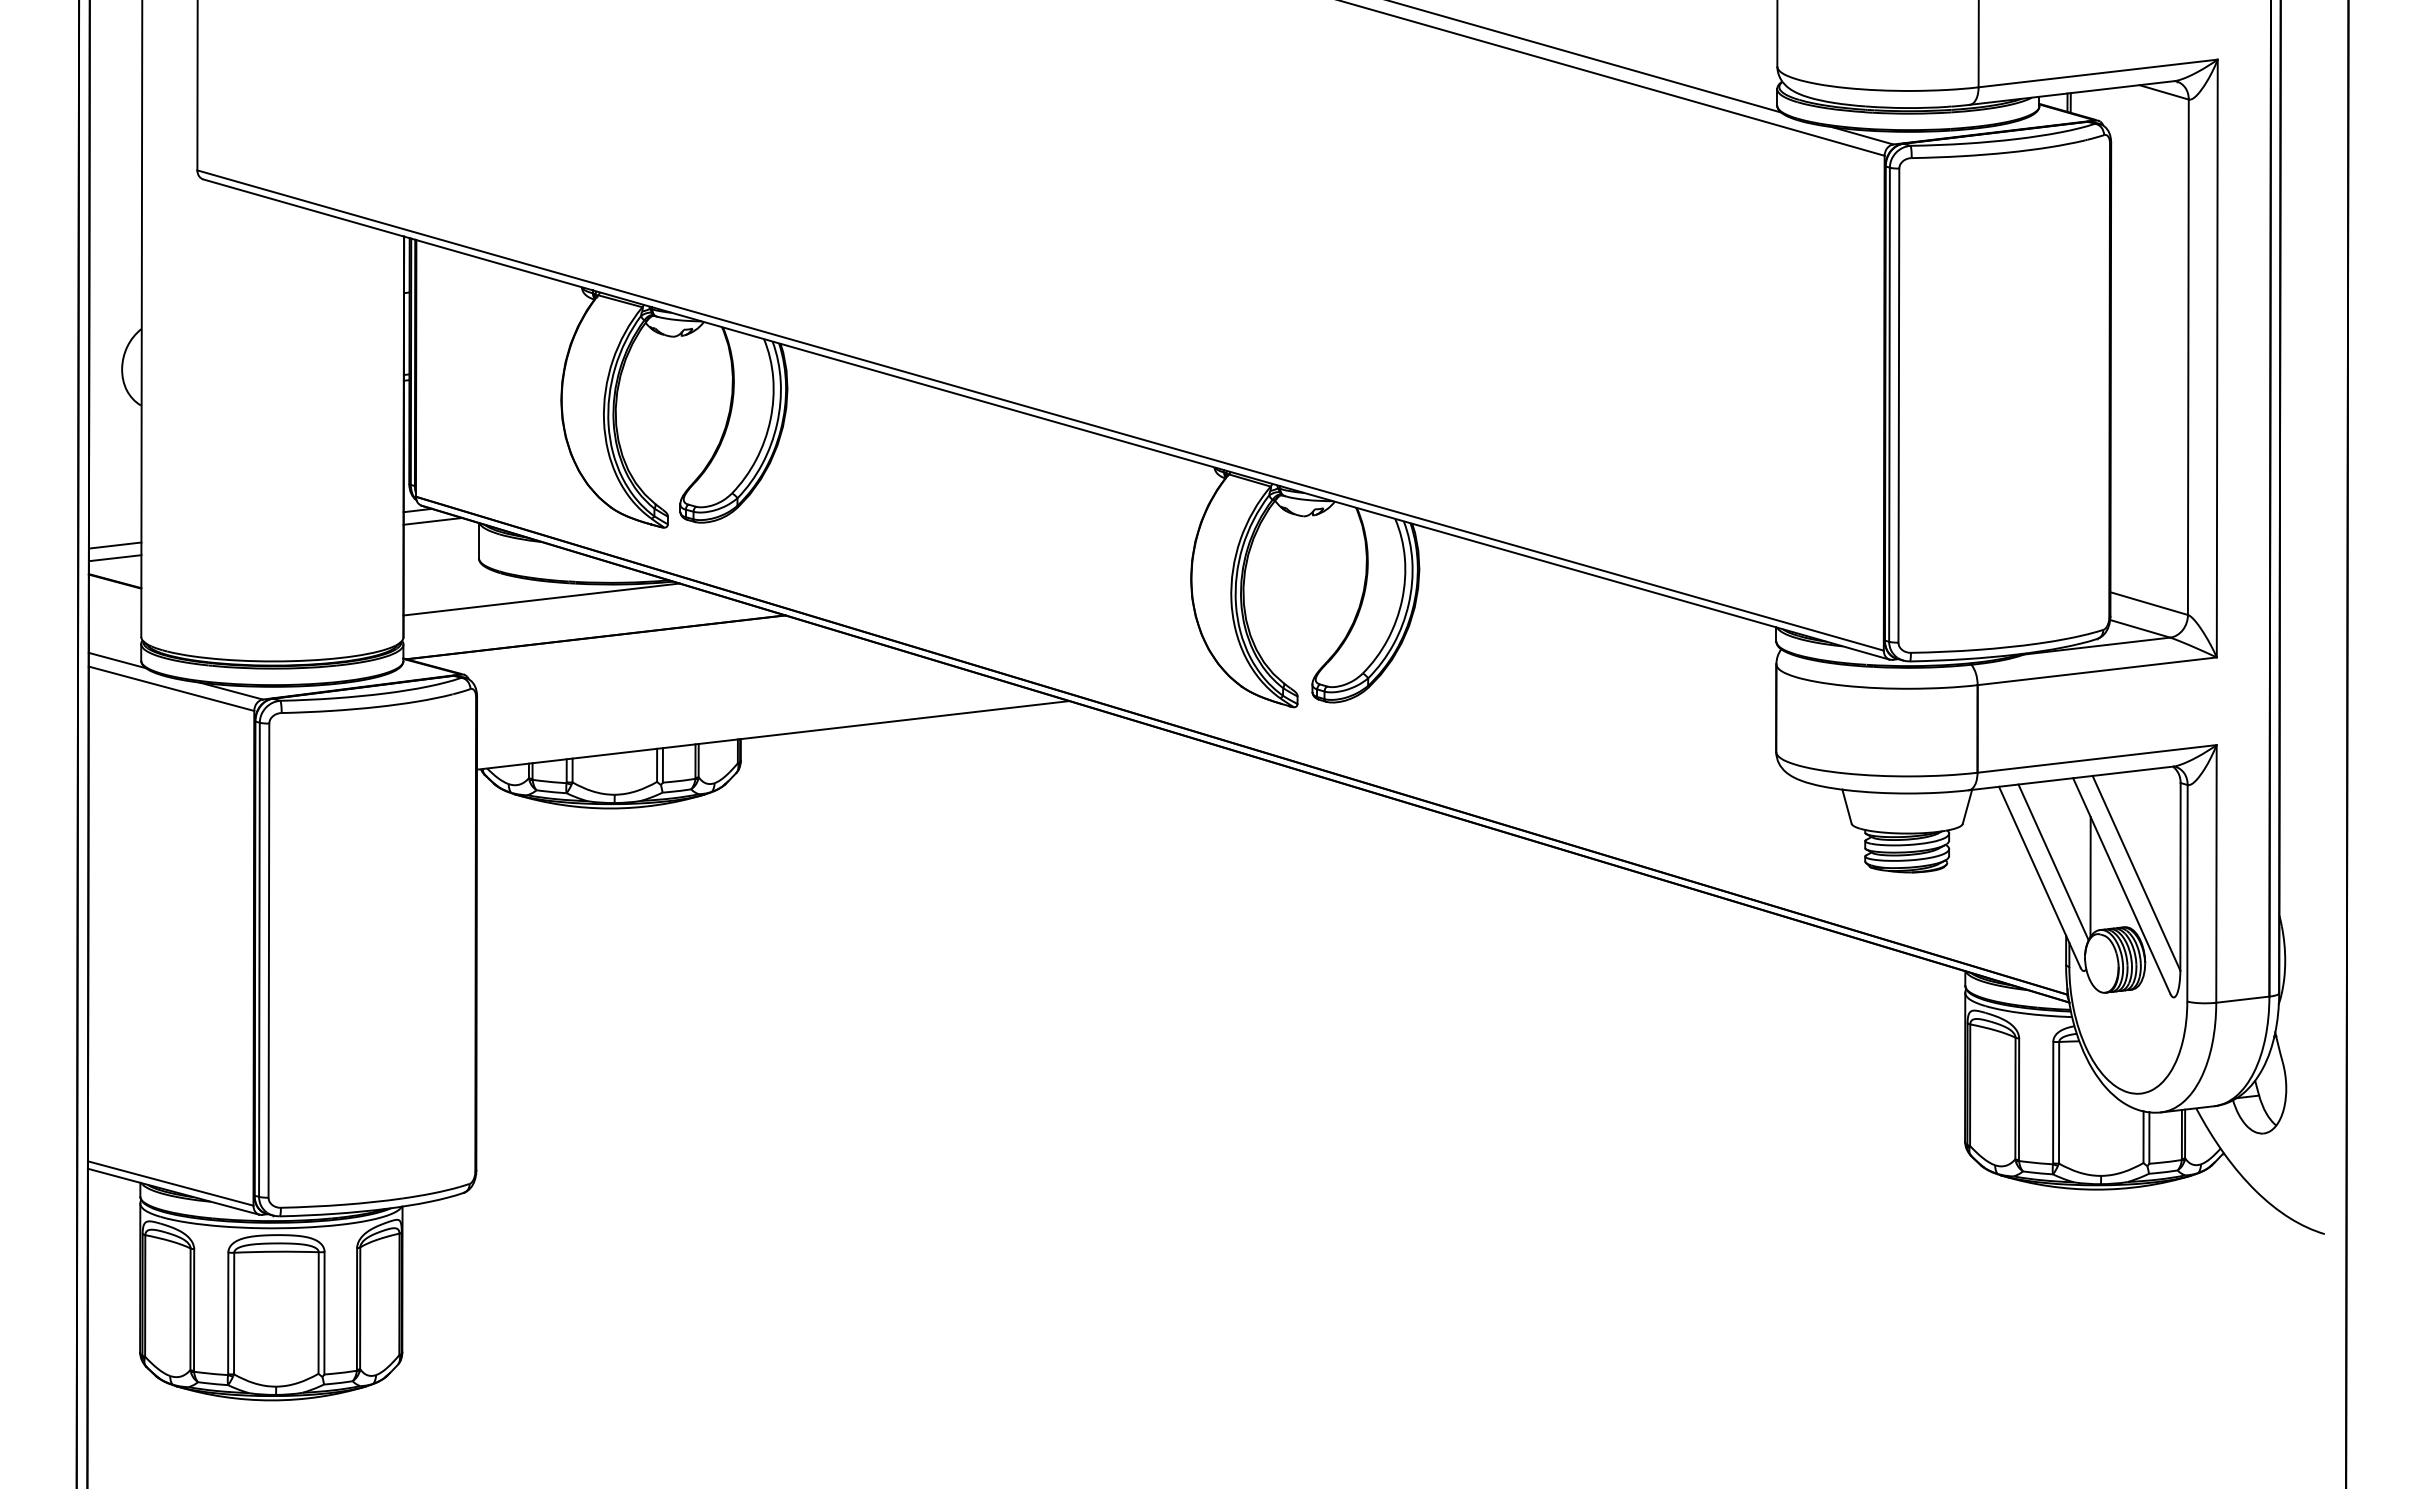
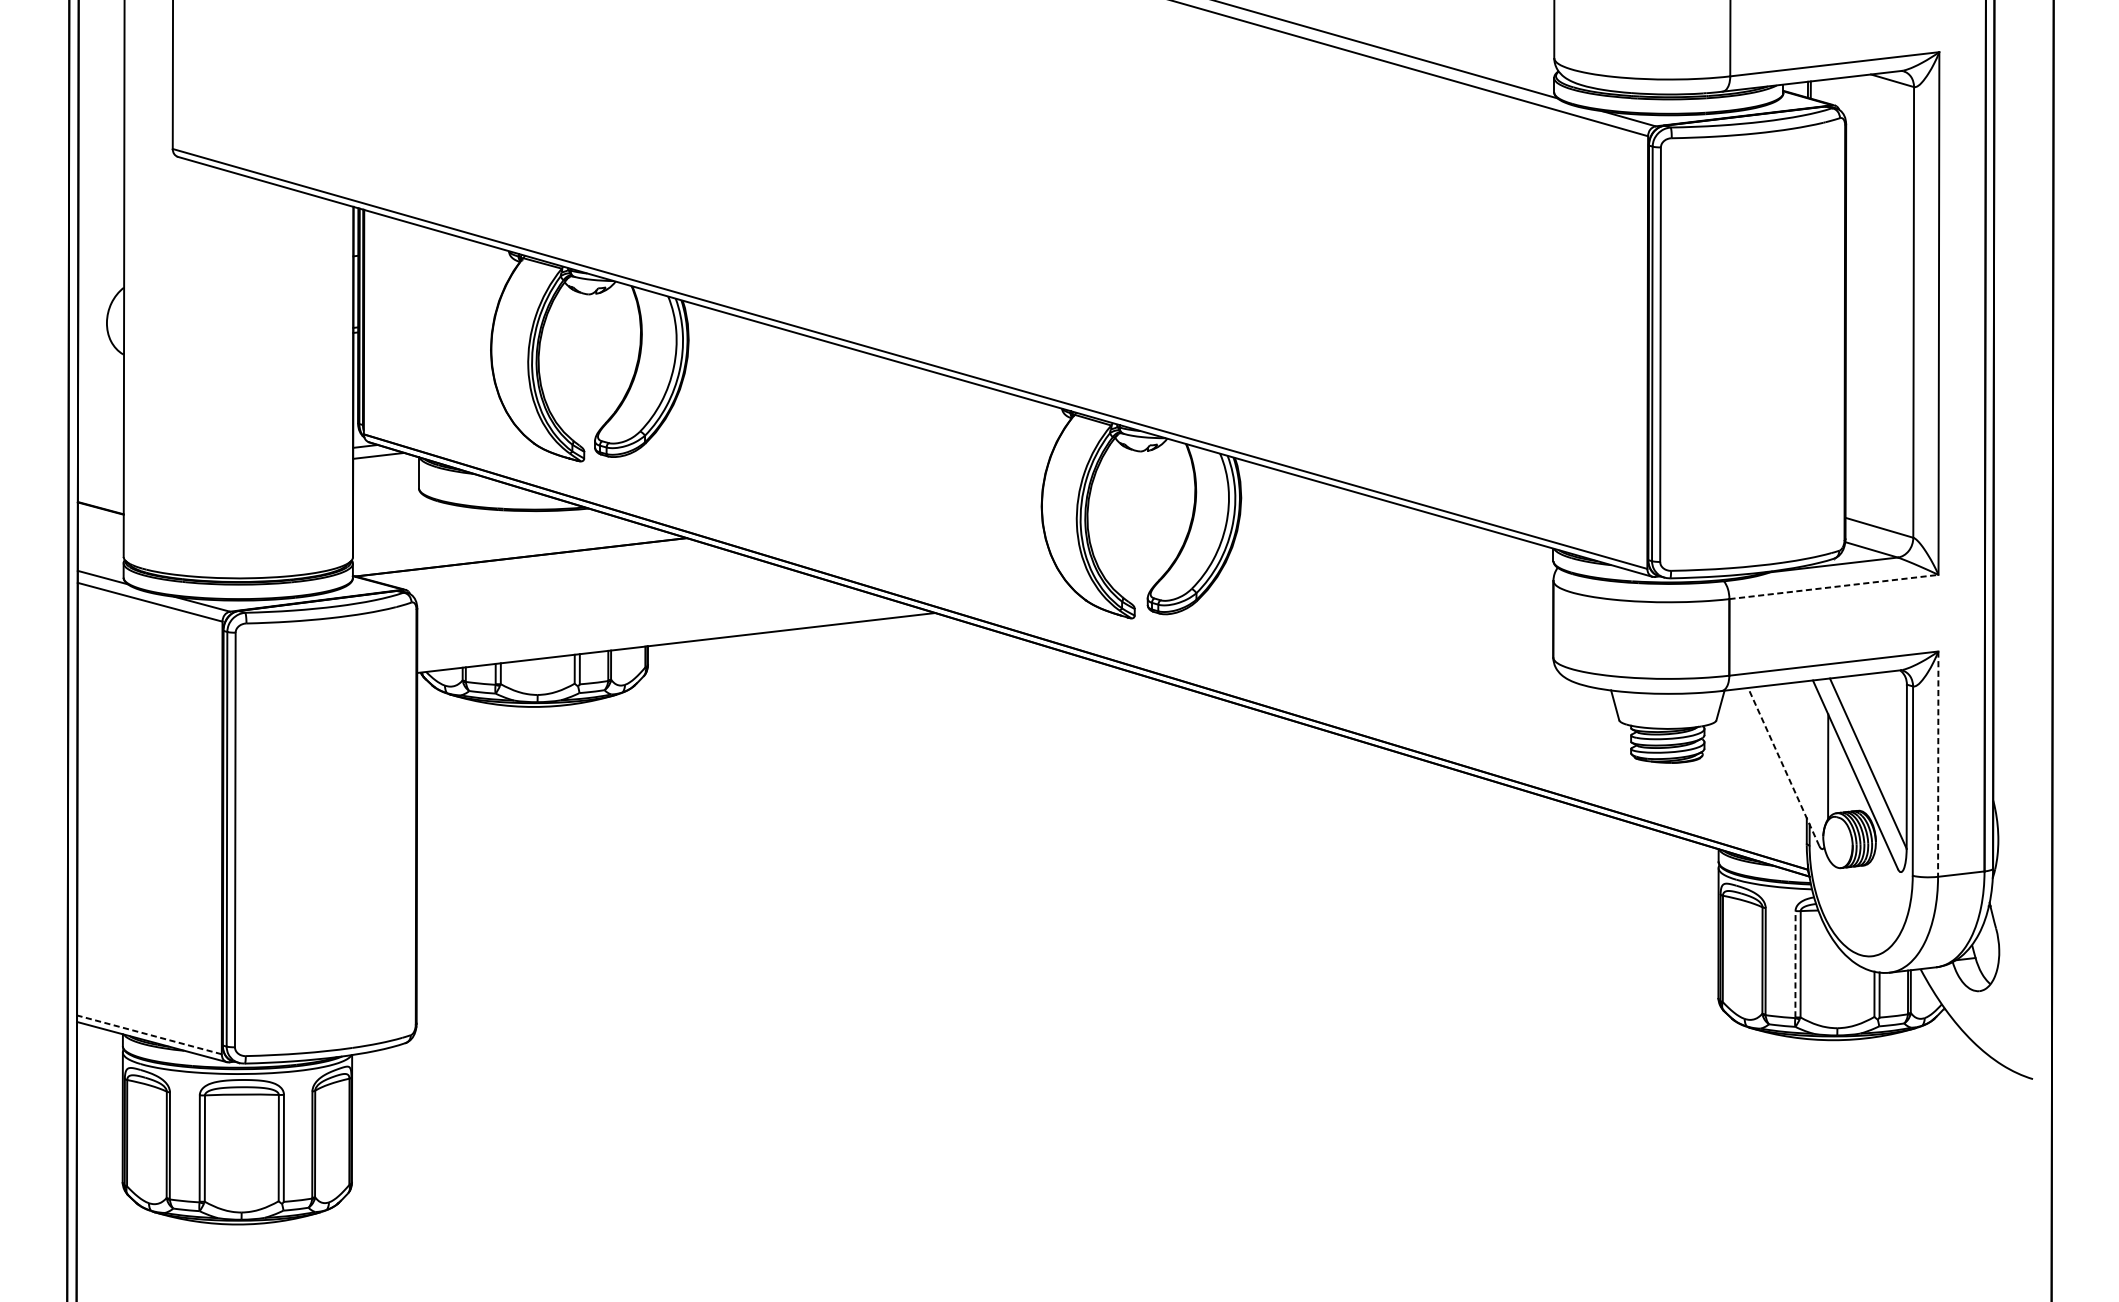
line: (114, 545) -> (100, 476), removed
line: (114, 558) -> (100, 488), removed
line: (541, 599) -> (473, 524), removed
line: (2097, 671) -> (1834, 587), solid -> dashed
line: (2053, 862) -> (1795, 754), removed
line: (2216, 873) -> (1938, 763), solid -> dashed
line: (2039, 876) -> (1783, 766), solid -> dashed
line: (2053, 1102) -> (1795, 964), solid -> dashed
line: (170, 1183) -> (149, 1034), solid -> dashed

